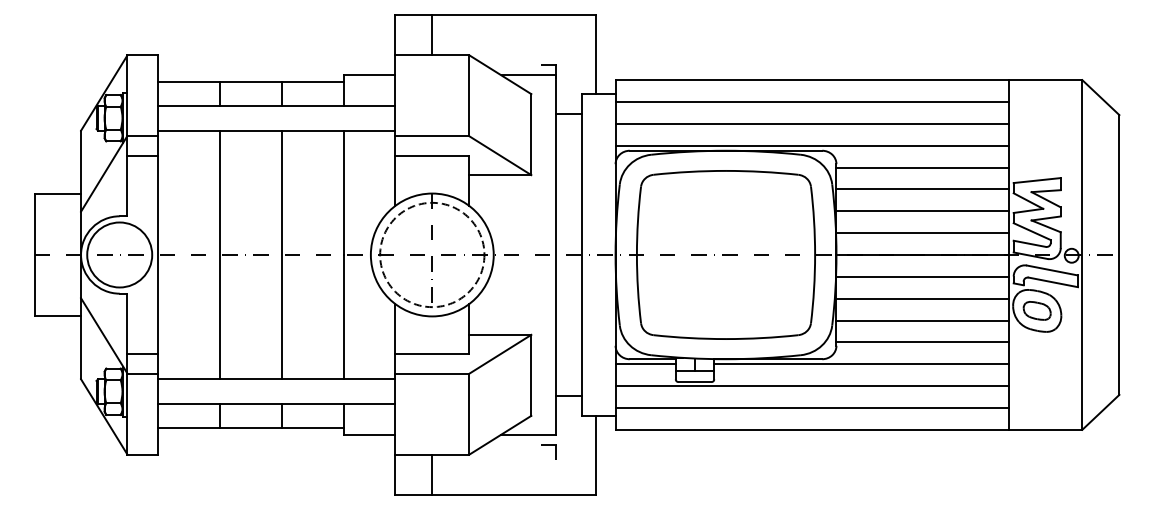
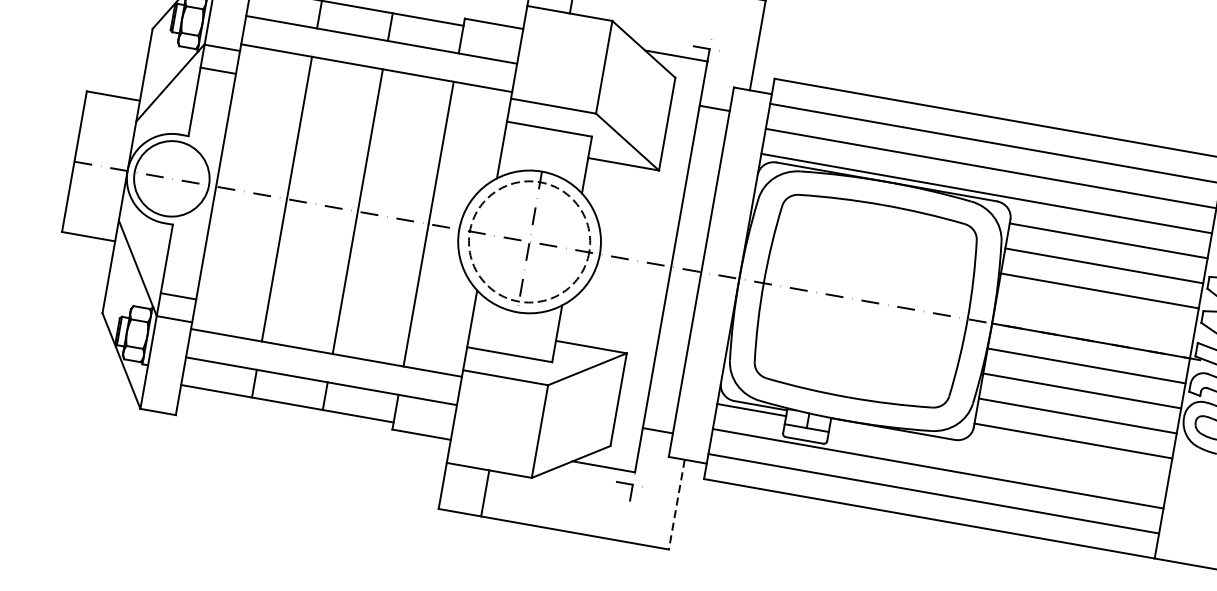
line: (922, 233) -> (1094, 316), removed
line: (861, 364) -> (998, 453), removed
line: (596, 456) -> (676, 505), solid -> dashed

